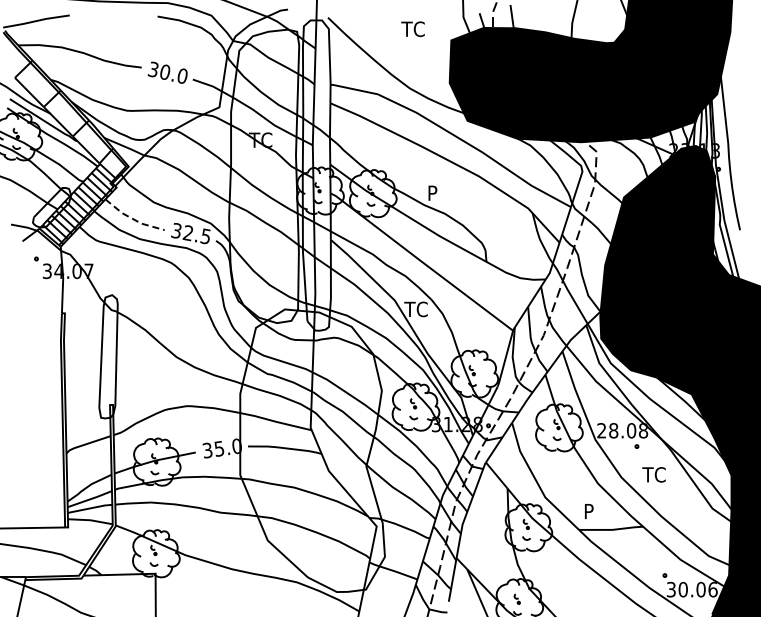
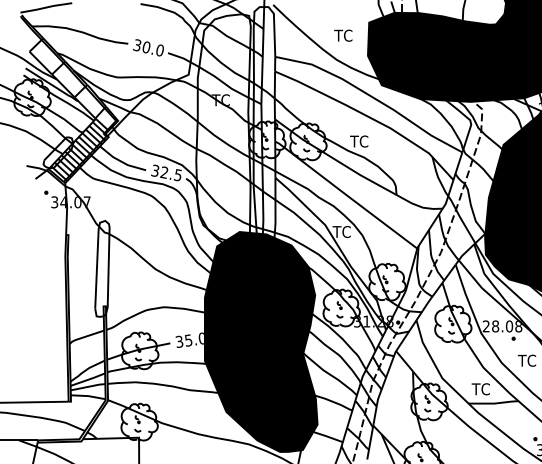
text: (412, 28) -> (342, 35), moved
text: (438, 192) -> (359, 141), P -> TC
line: (133, 219) -> (121, 162), dashed -> solid
fill: (312, 450) -> (261, 341), added
text: (594, 511) -> (480, 389), P -> TC

